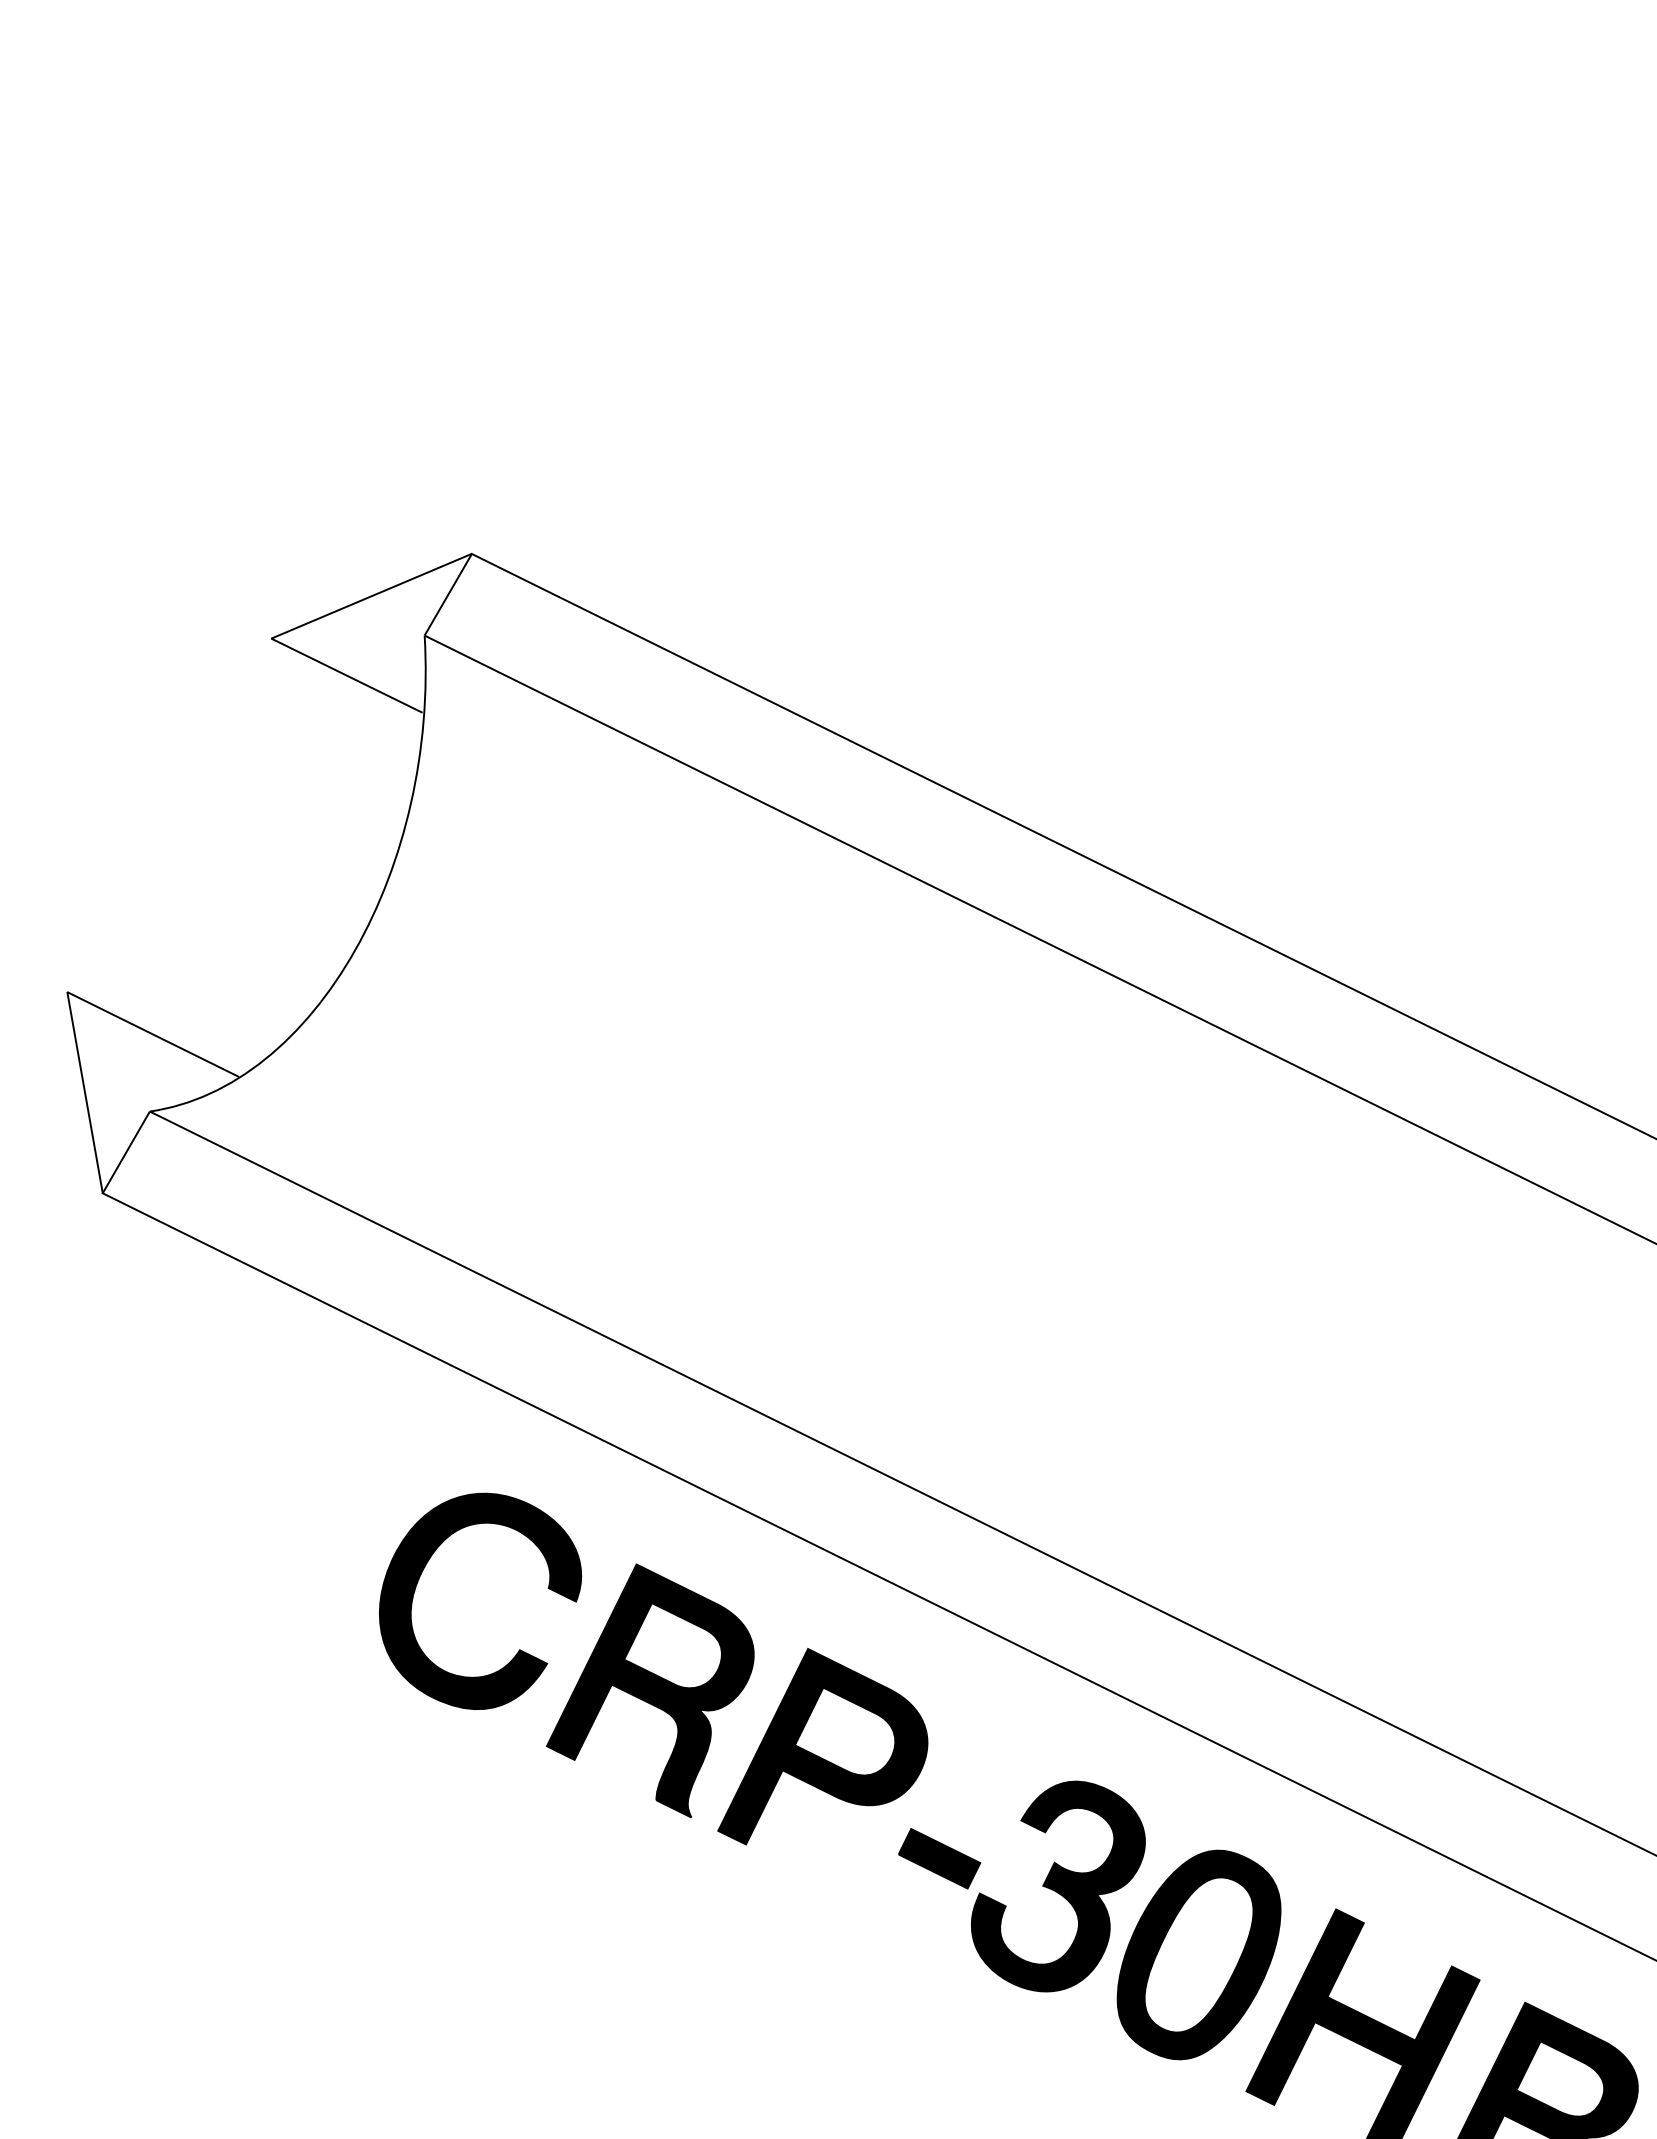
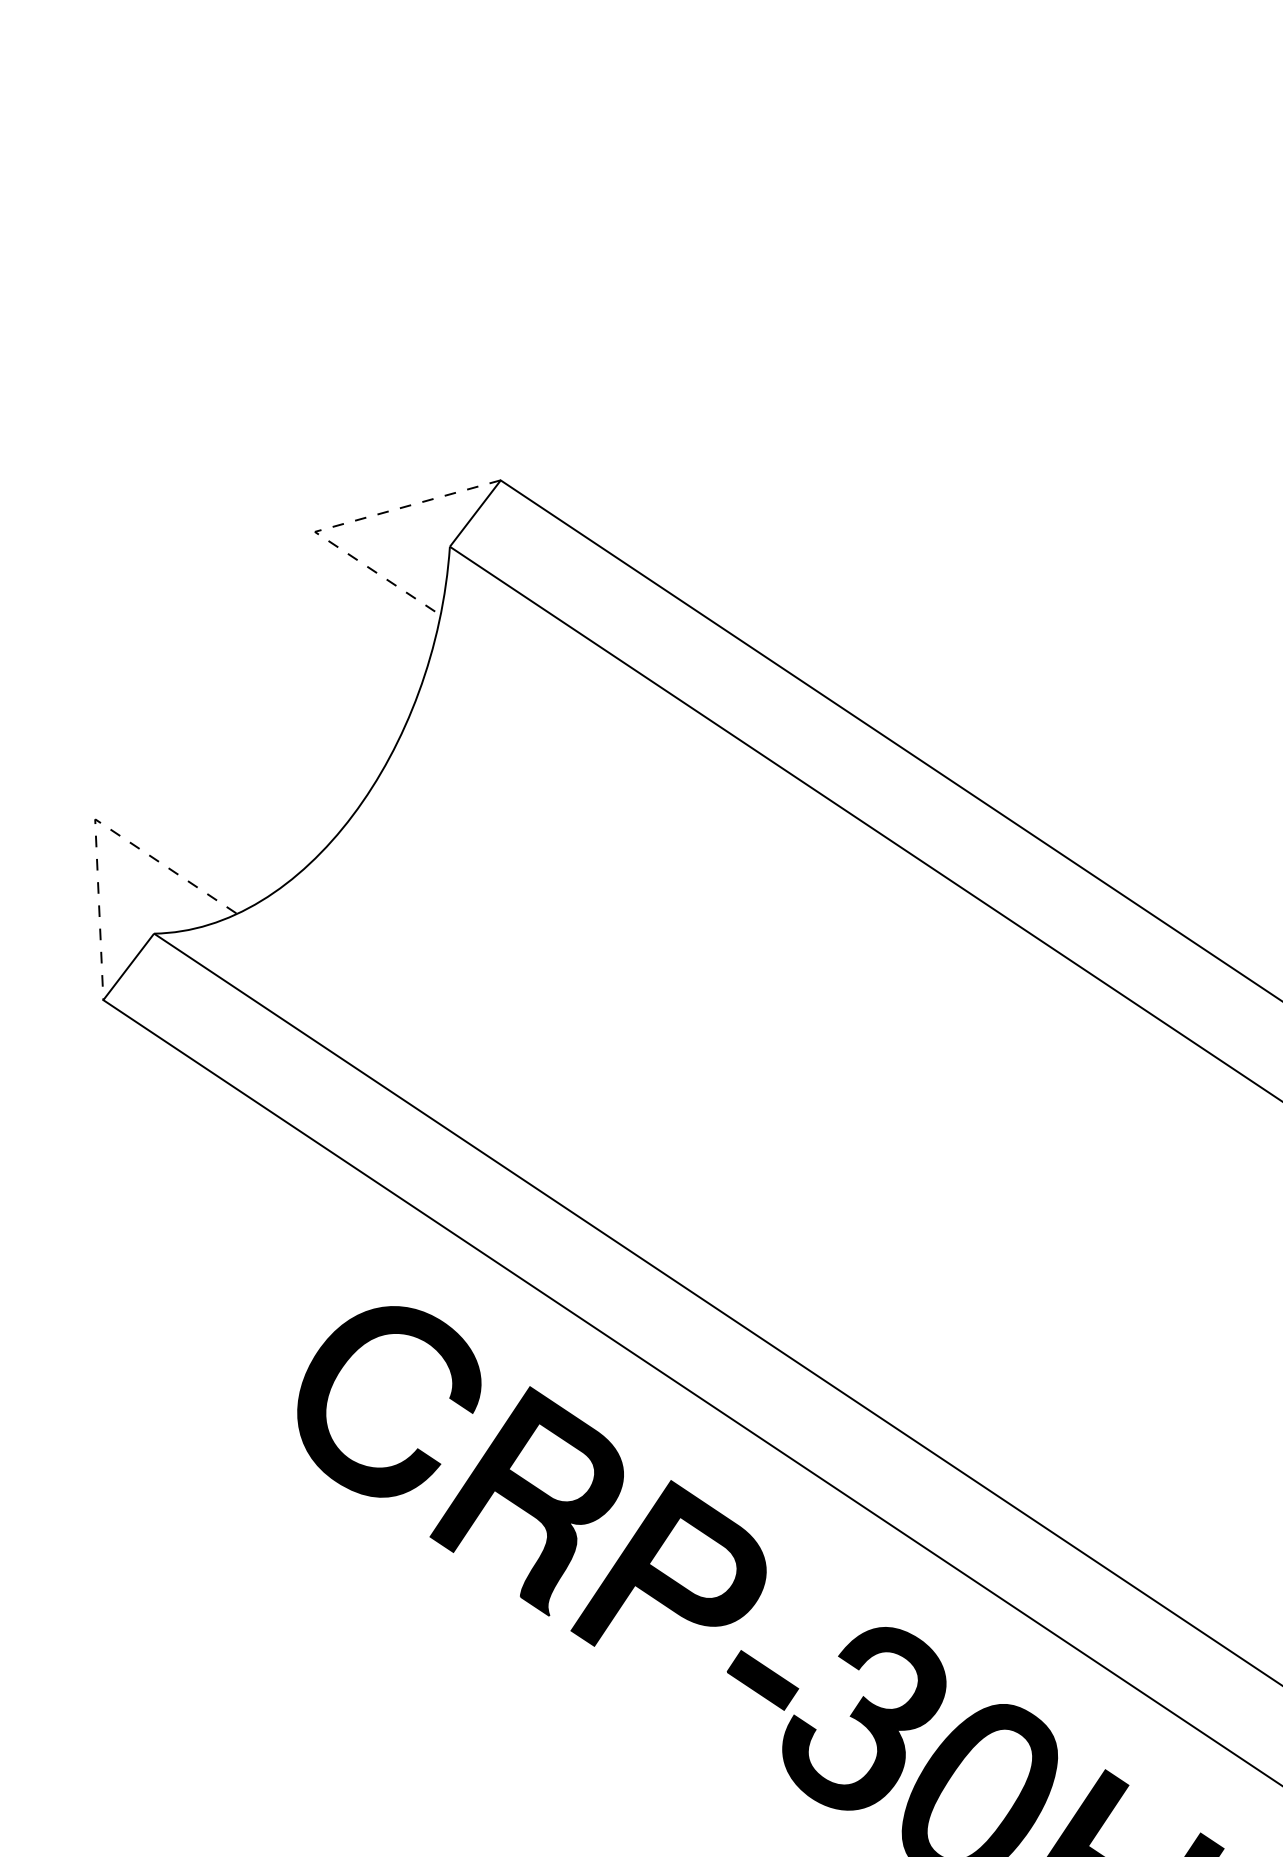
line: (293, 629) -> (335, 526), solid -> dashed
line: (68, 998) -> (95, 825), solid -> dashed

